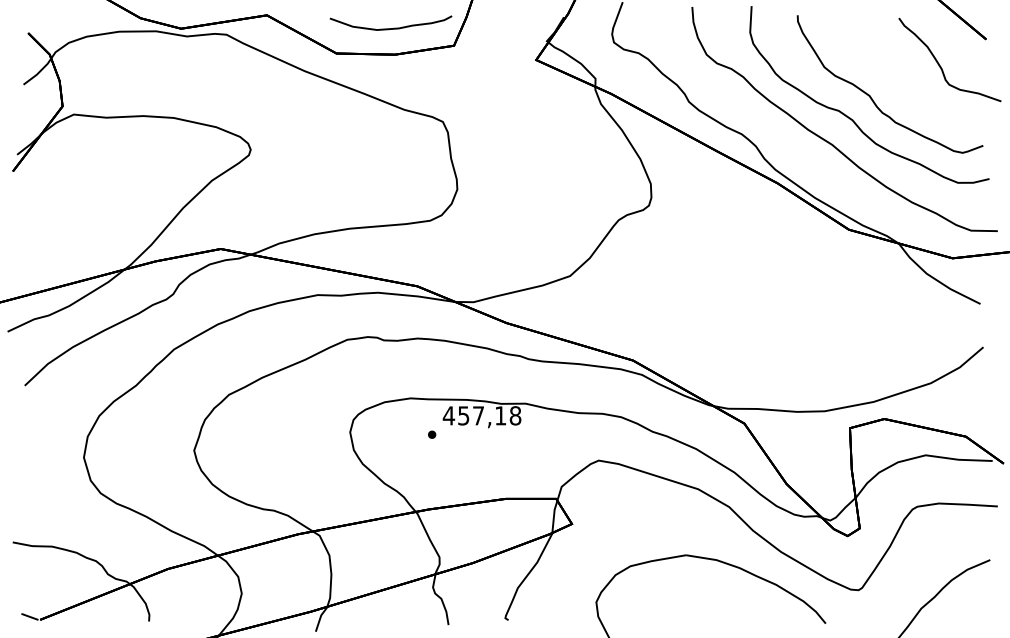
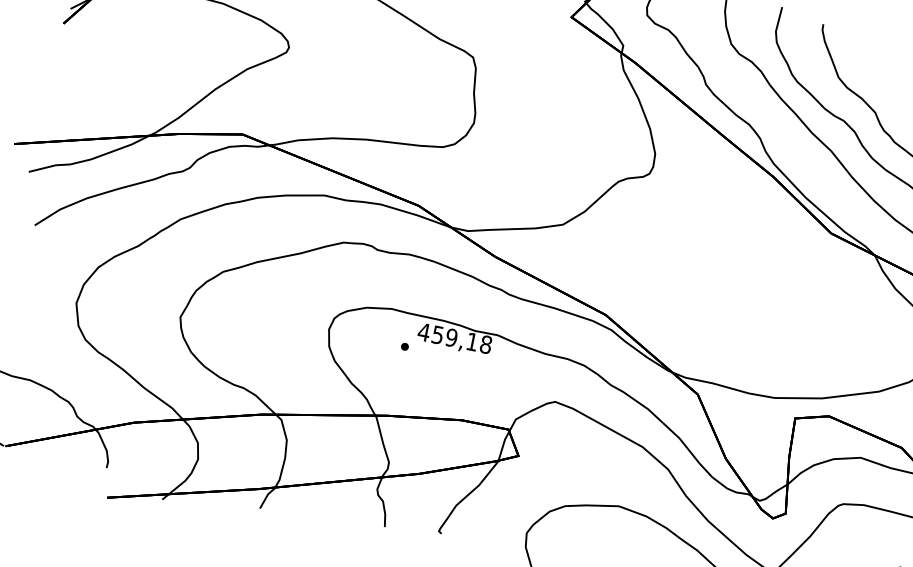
text: (478, 415) -> (451, 337), 457,18 -> 459,18

